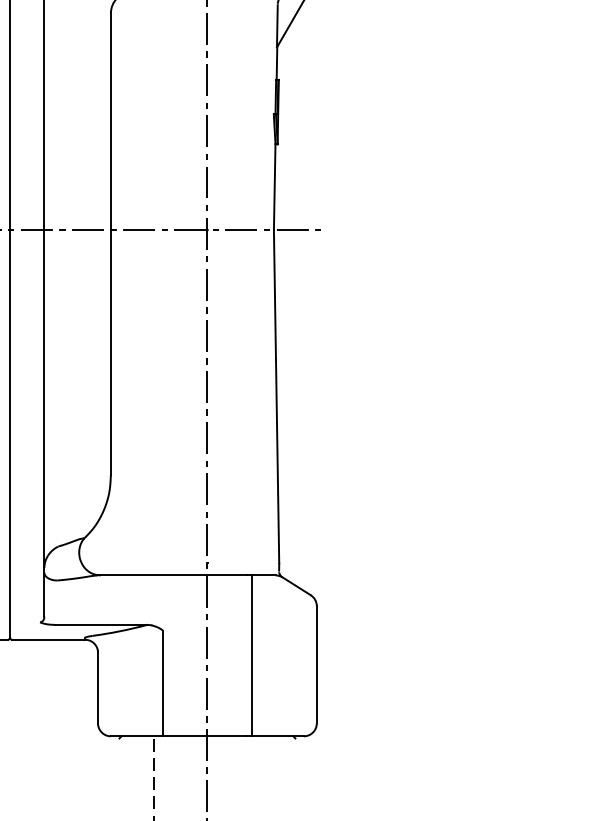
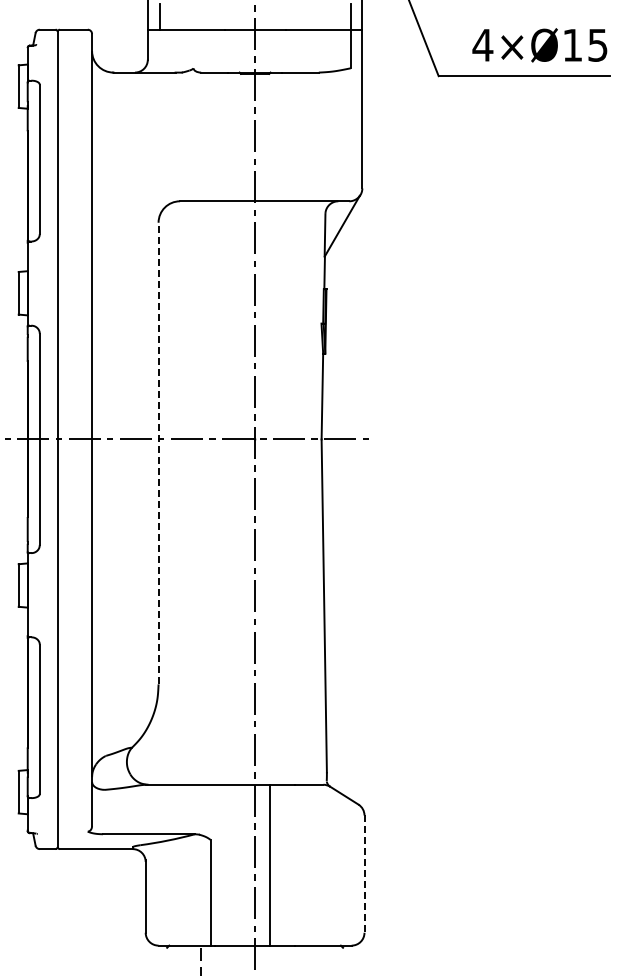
line: (110, 244) -> (158, 453), solid -> dashed
line: (251, 655) -> (269, 864), moved
line: (316, 665) -> (364, 874), solid -> dashed

